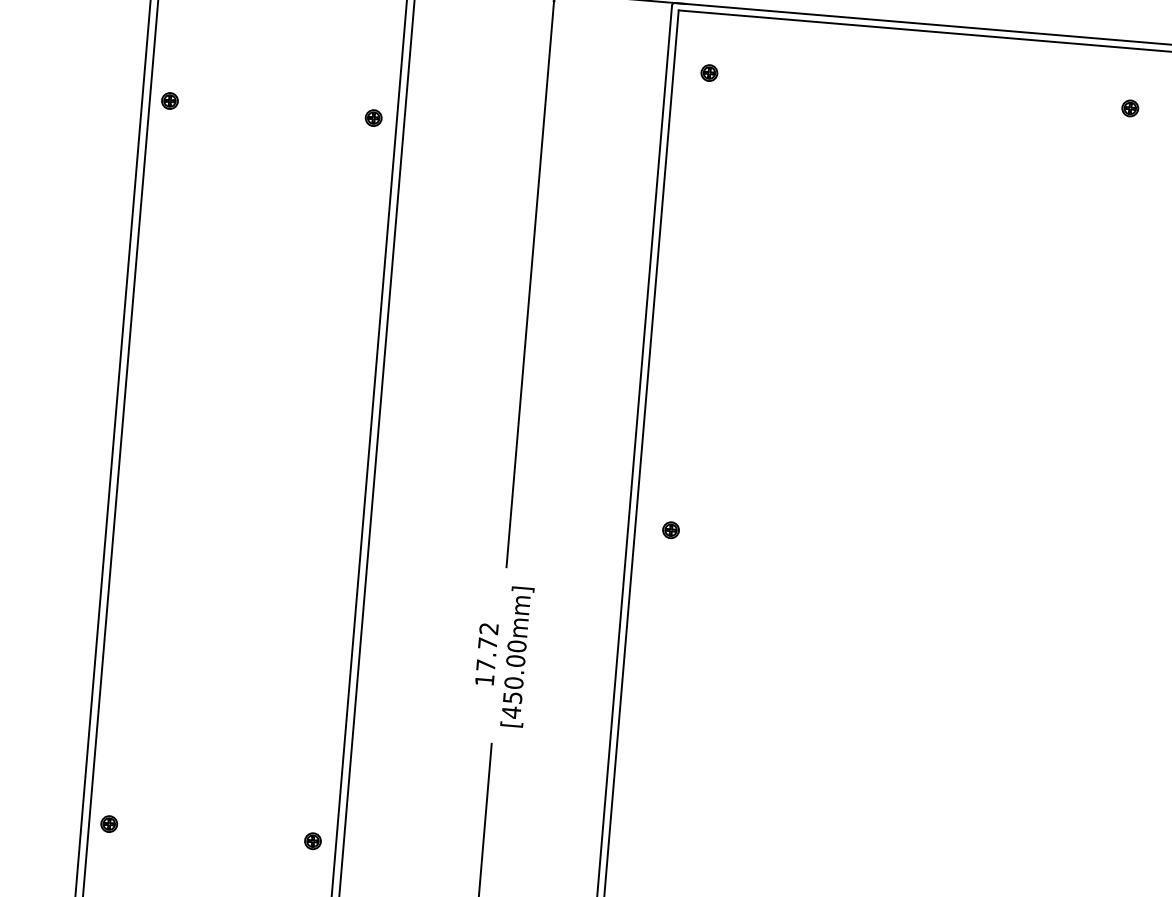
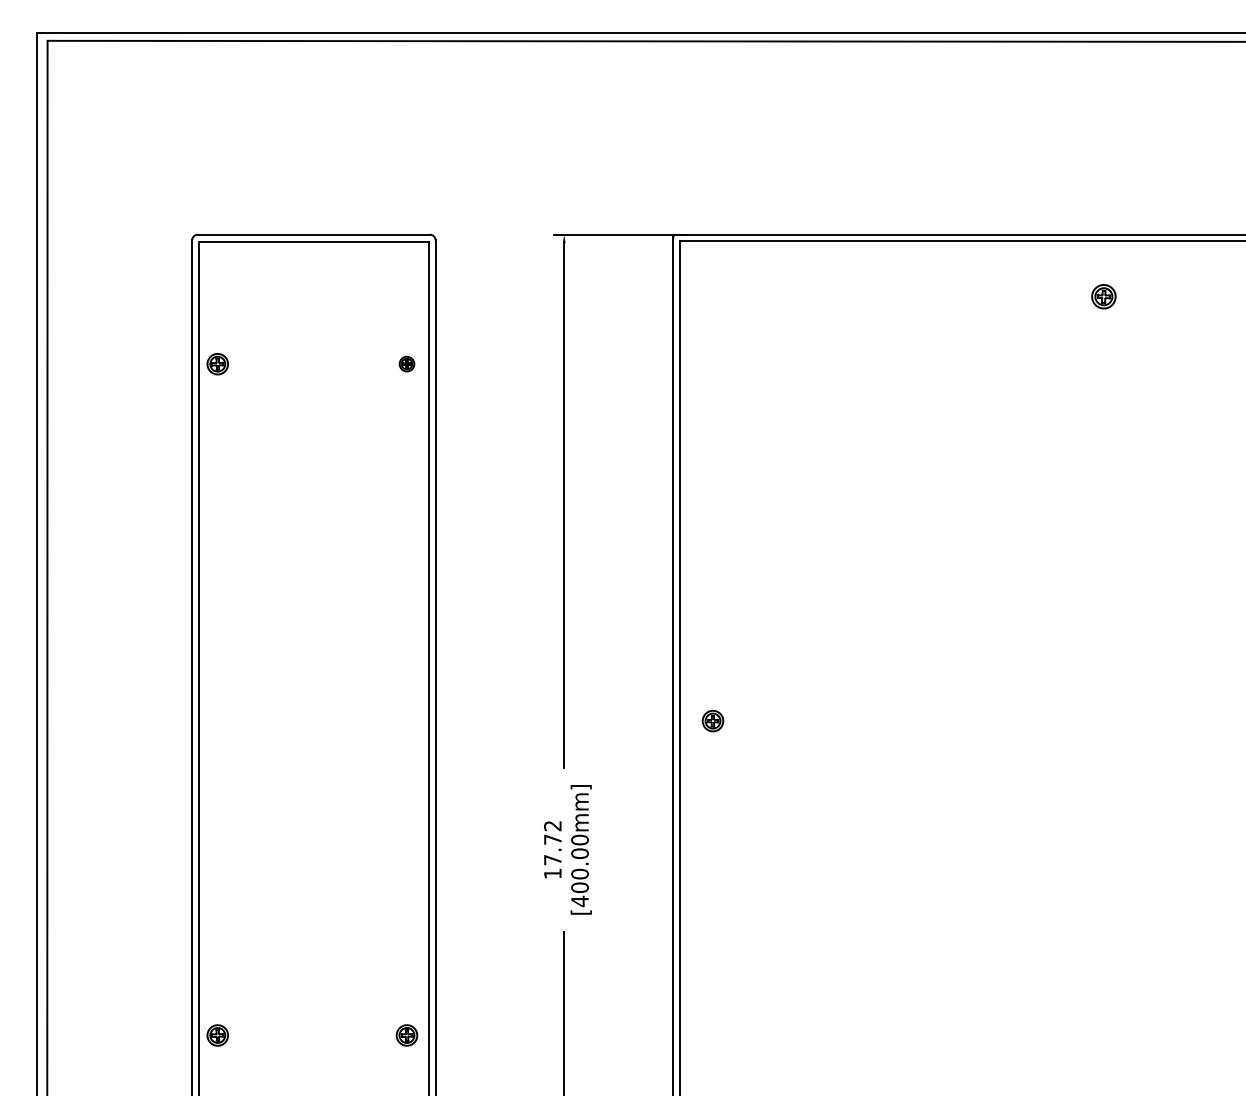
part: (708, 72) -> (712, 296), removed
part: (169, 100) -> (217, 363), size x1.4
part: (1130, 108) -> (1103, 296), size x1.6
part: (670, 529) -> (712, 720), size x1.4
text: (512, 697) -> (579, 887), [450.00mm] -> [400.00mm]
part: (108, 824) -> (217, 1035), size x1.4
part: (312, 841) -> (406, 1035), size x1.4

